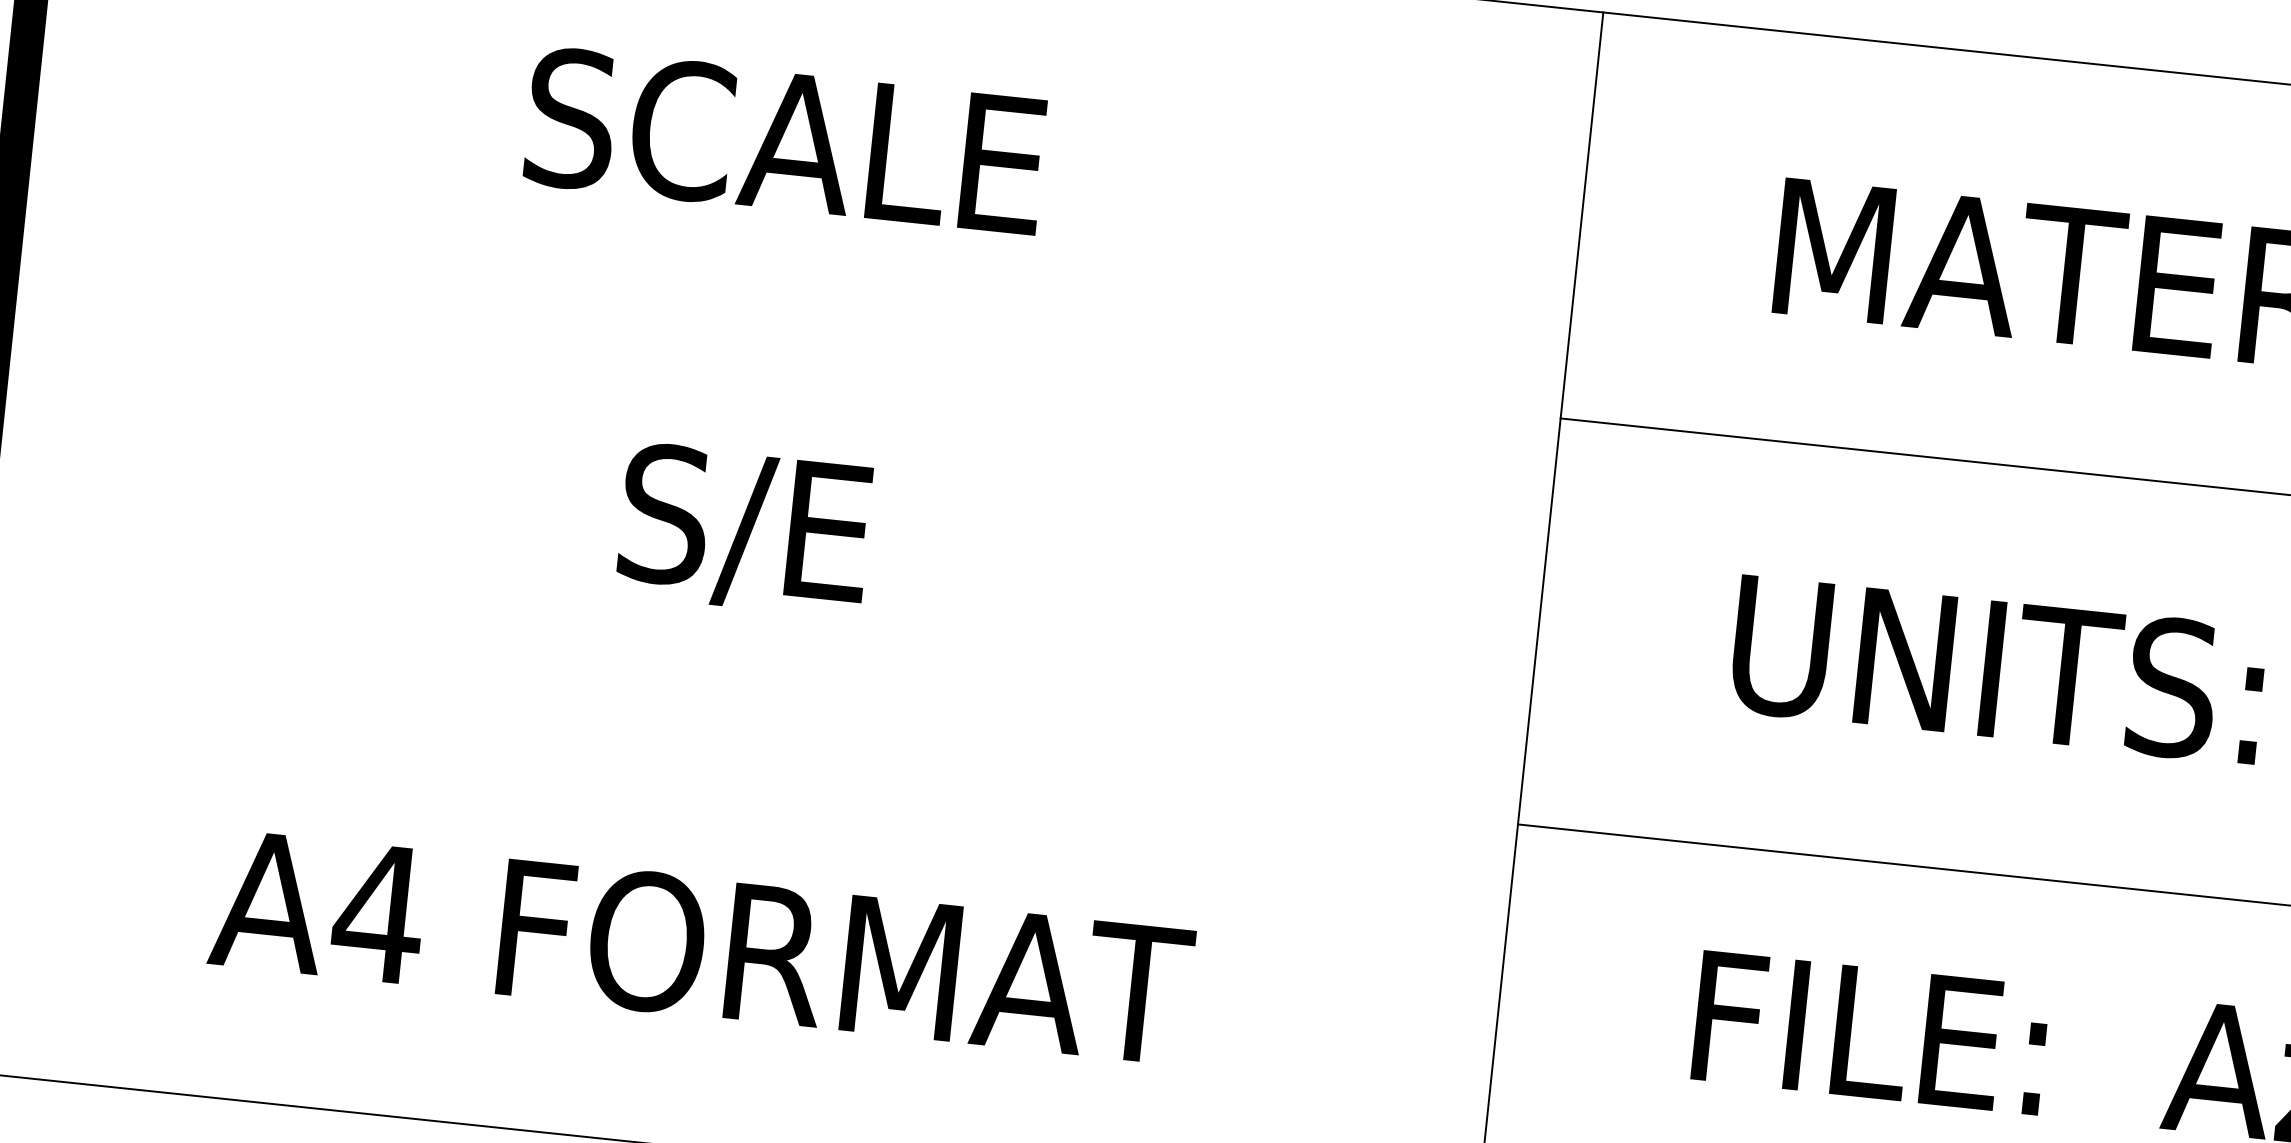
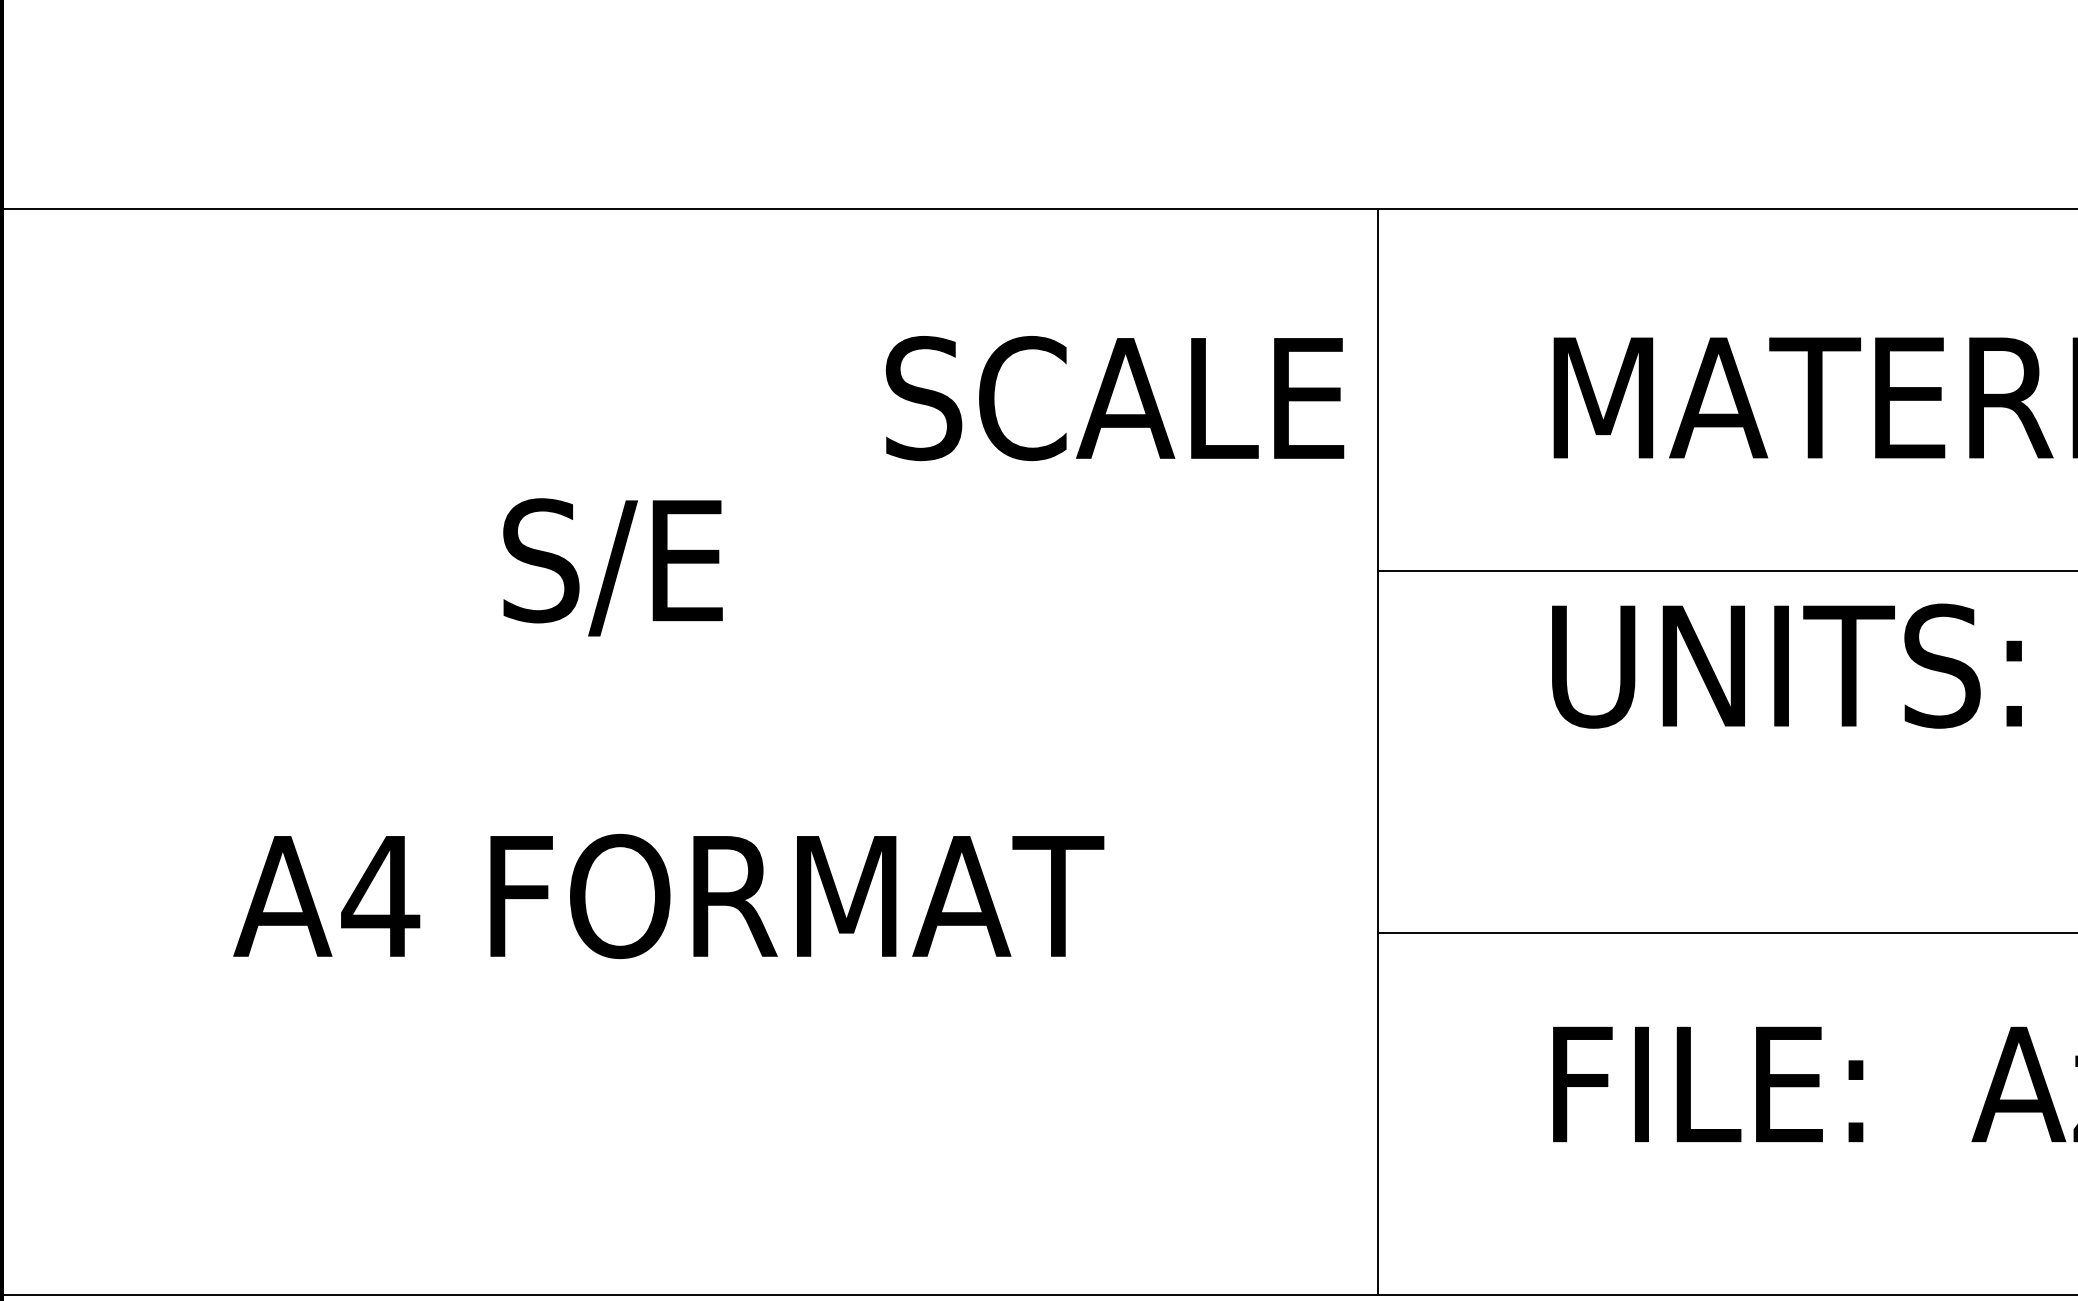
text: (784, 141) -> (1114, 398), moved
text: (744, 530) -> (612, 567), moved
text: (1997, 668) -> (1786, 665), moved
text: (701, 947) -> (668, 896), moved

